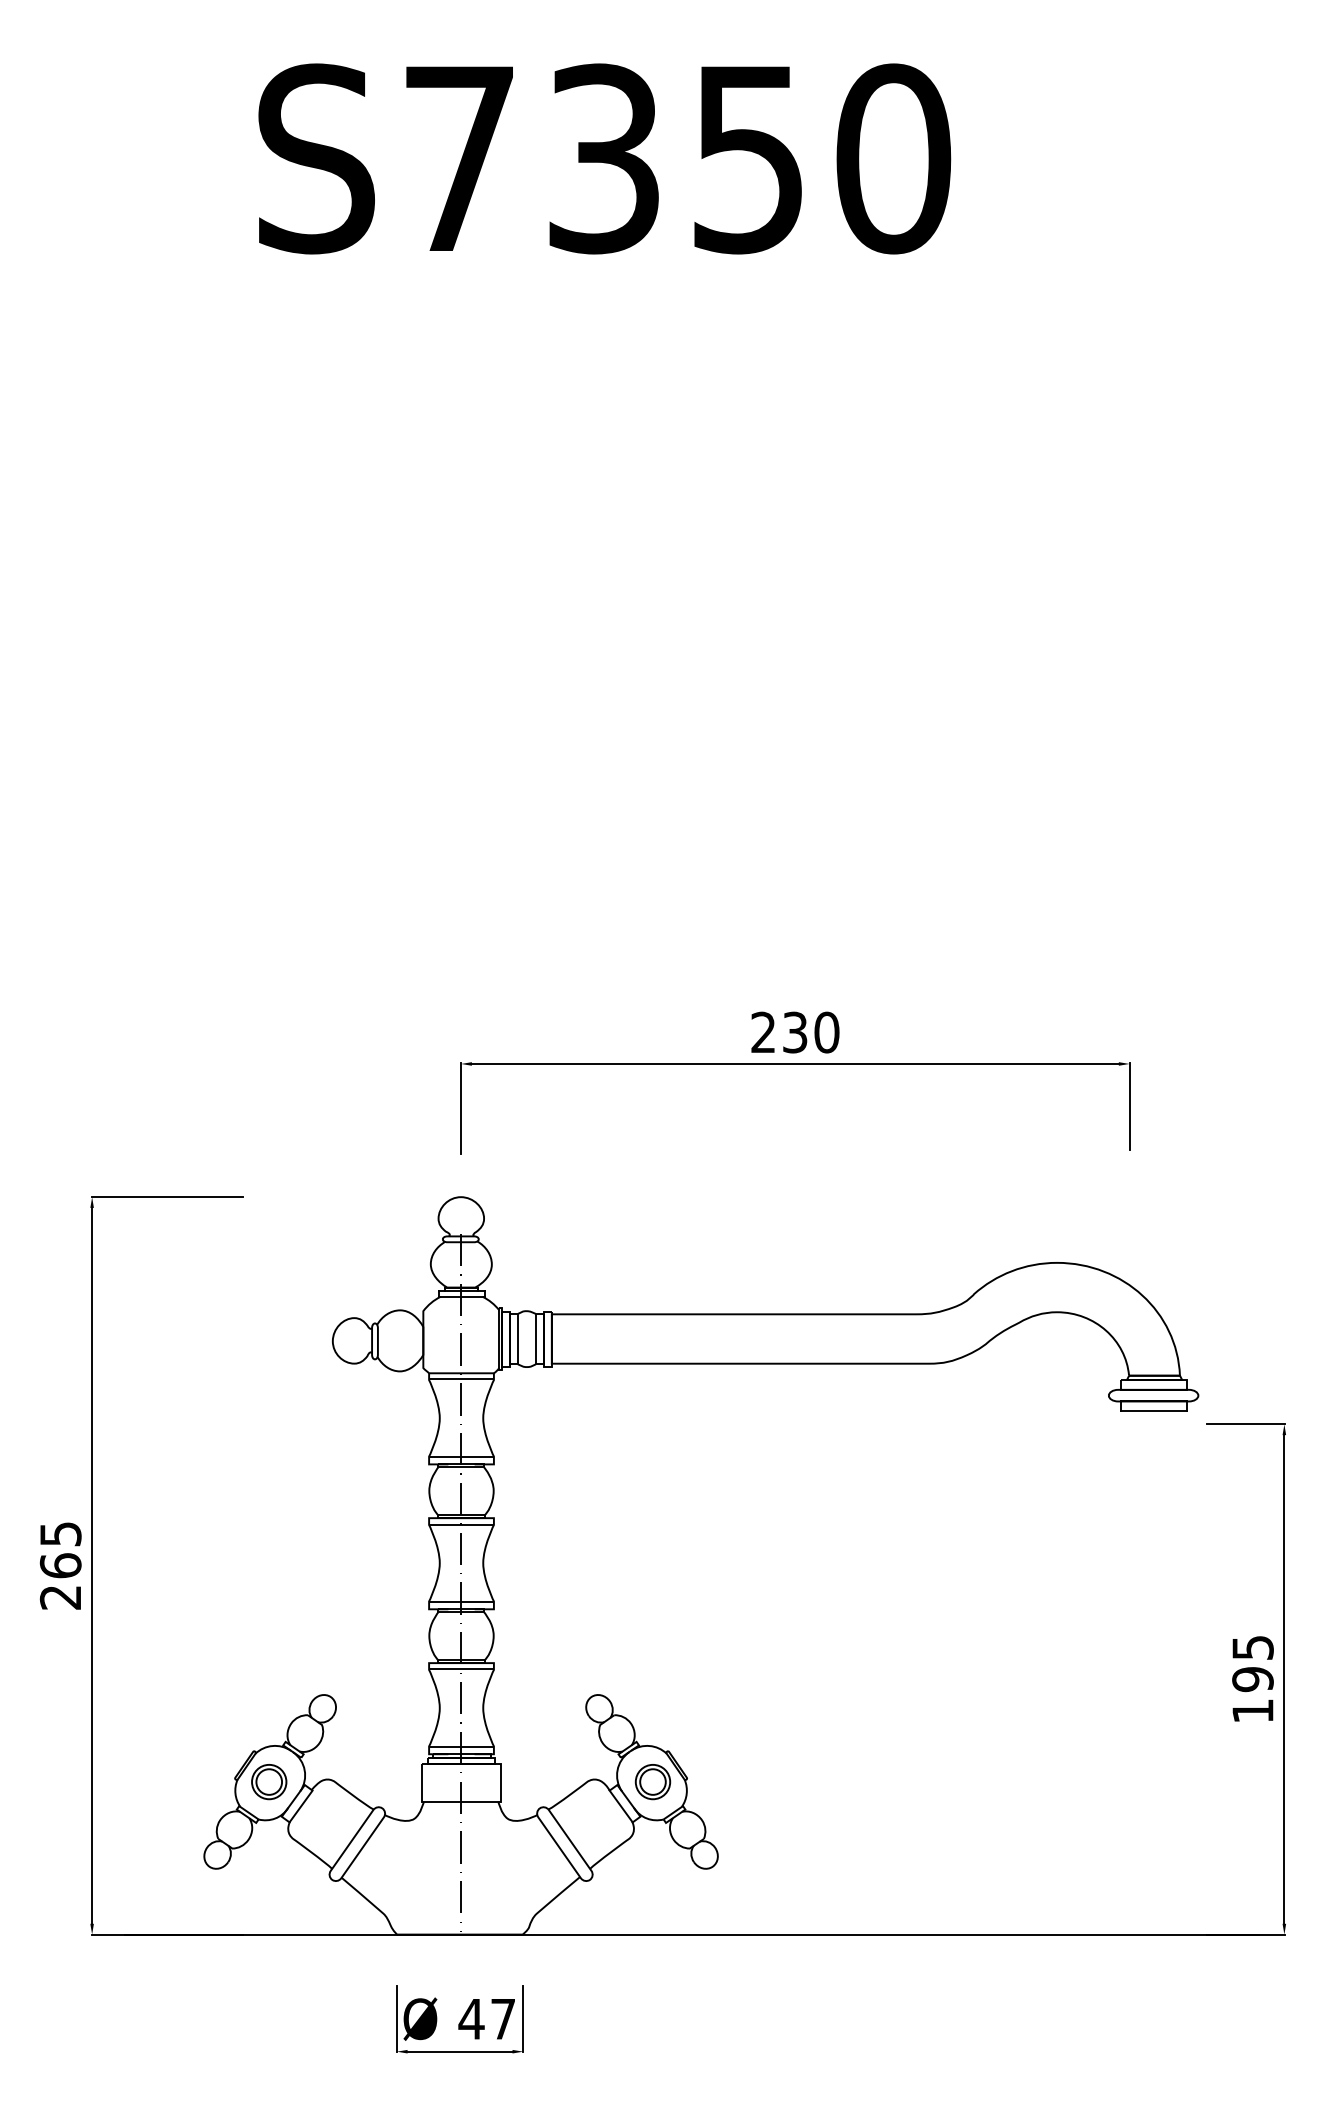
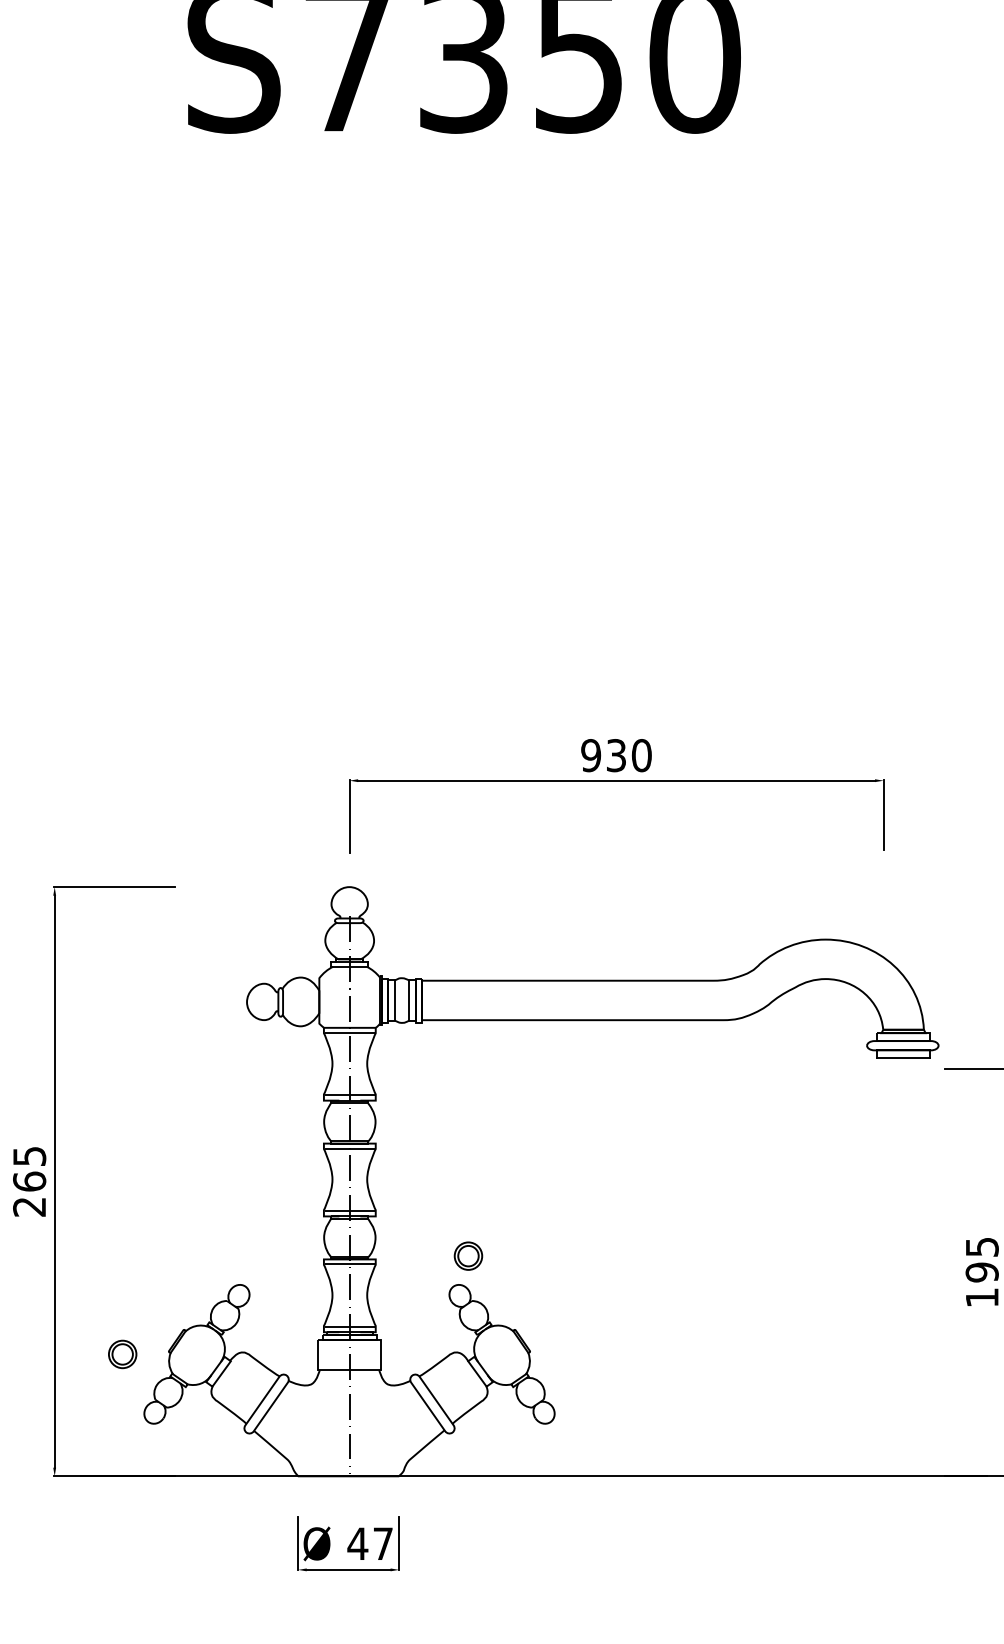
text: (763, 1032) -> (591, 755), 230 -> 930
part: (269, 1782) -> (122, 1354), moved
part: (652, 1782) -> (468, 1256), moved

